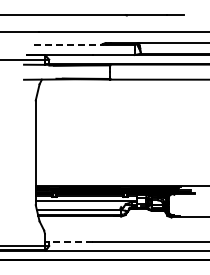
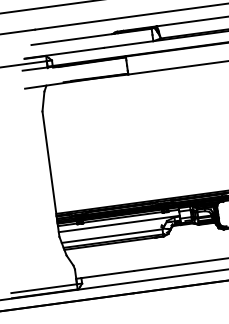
line: (69, 44) -> (73, 39), dashed -> solid
line: (70, 241) -> (106, 274), dashed -> solid

